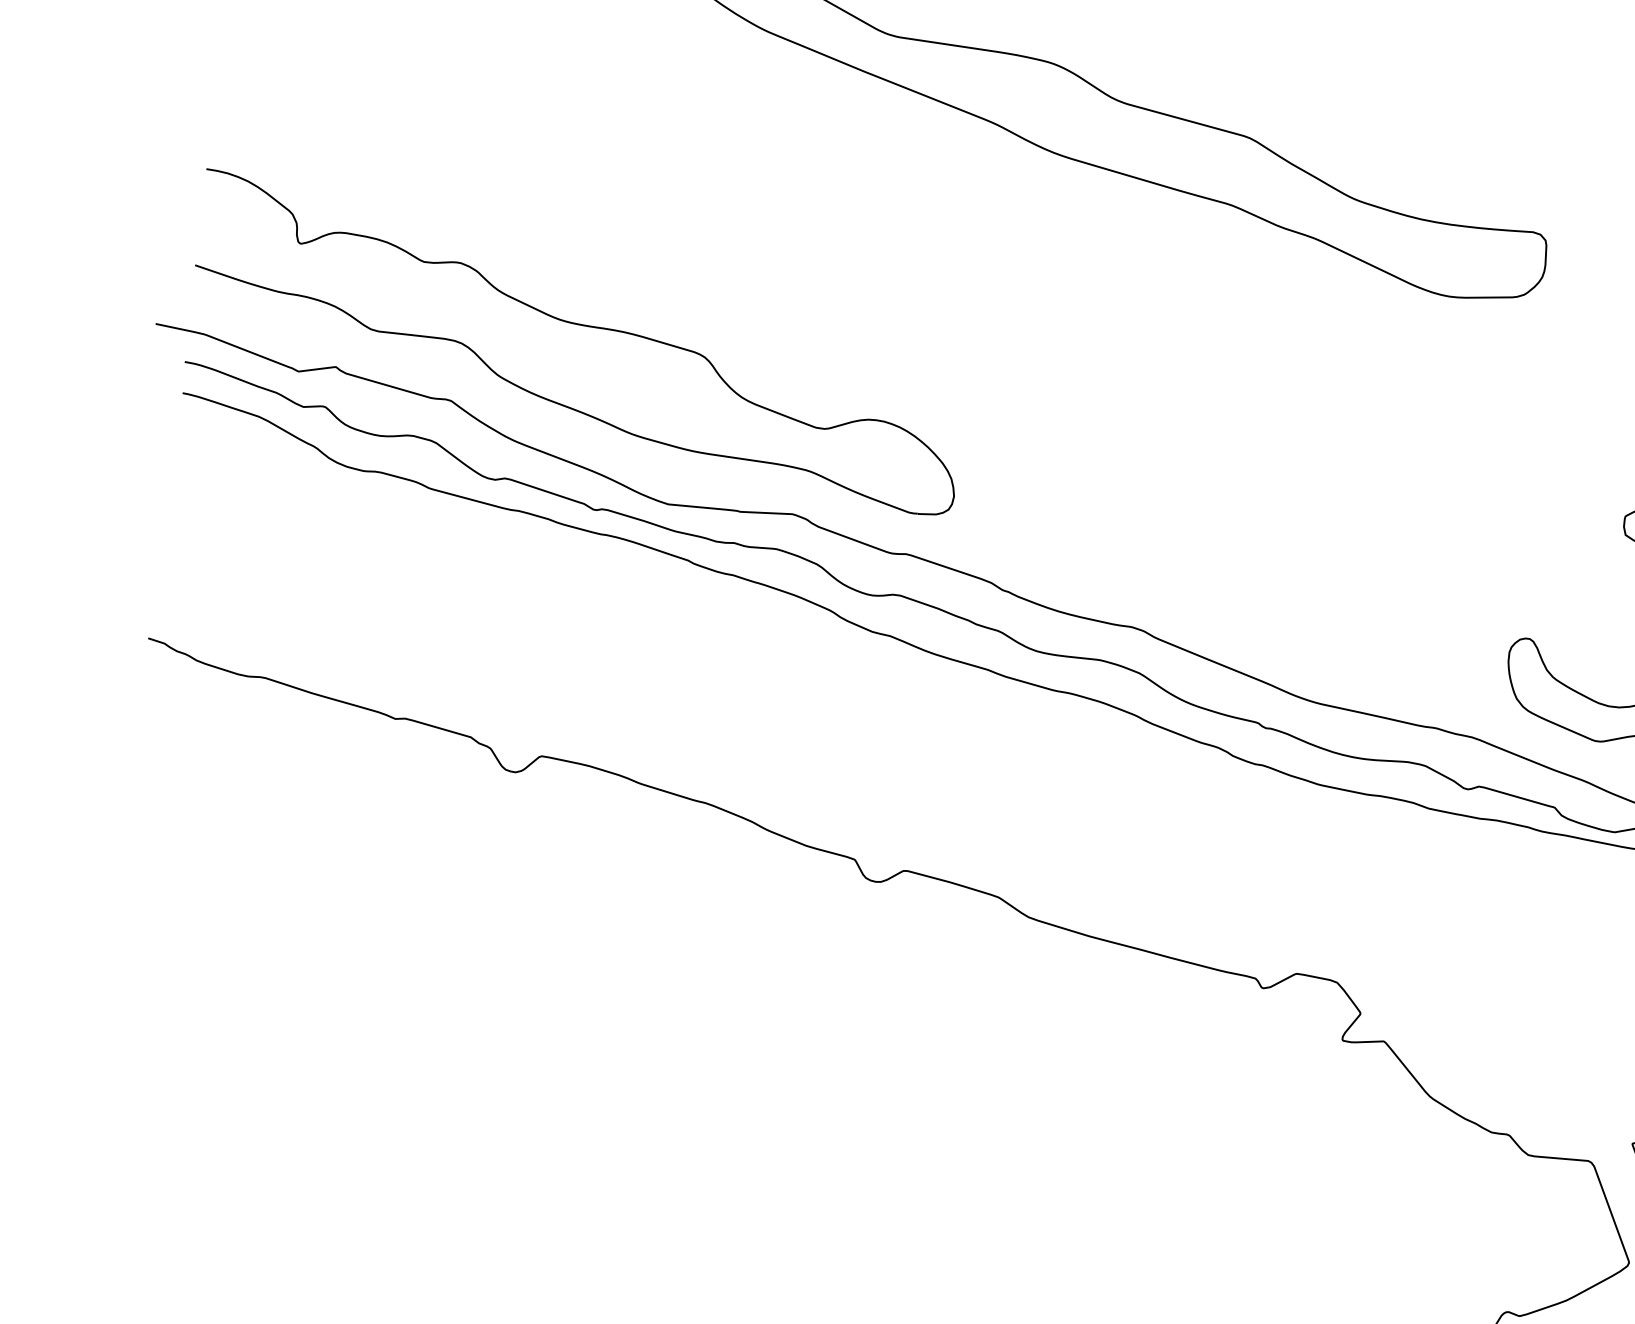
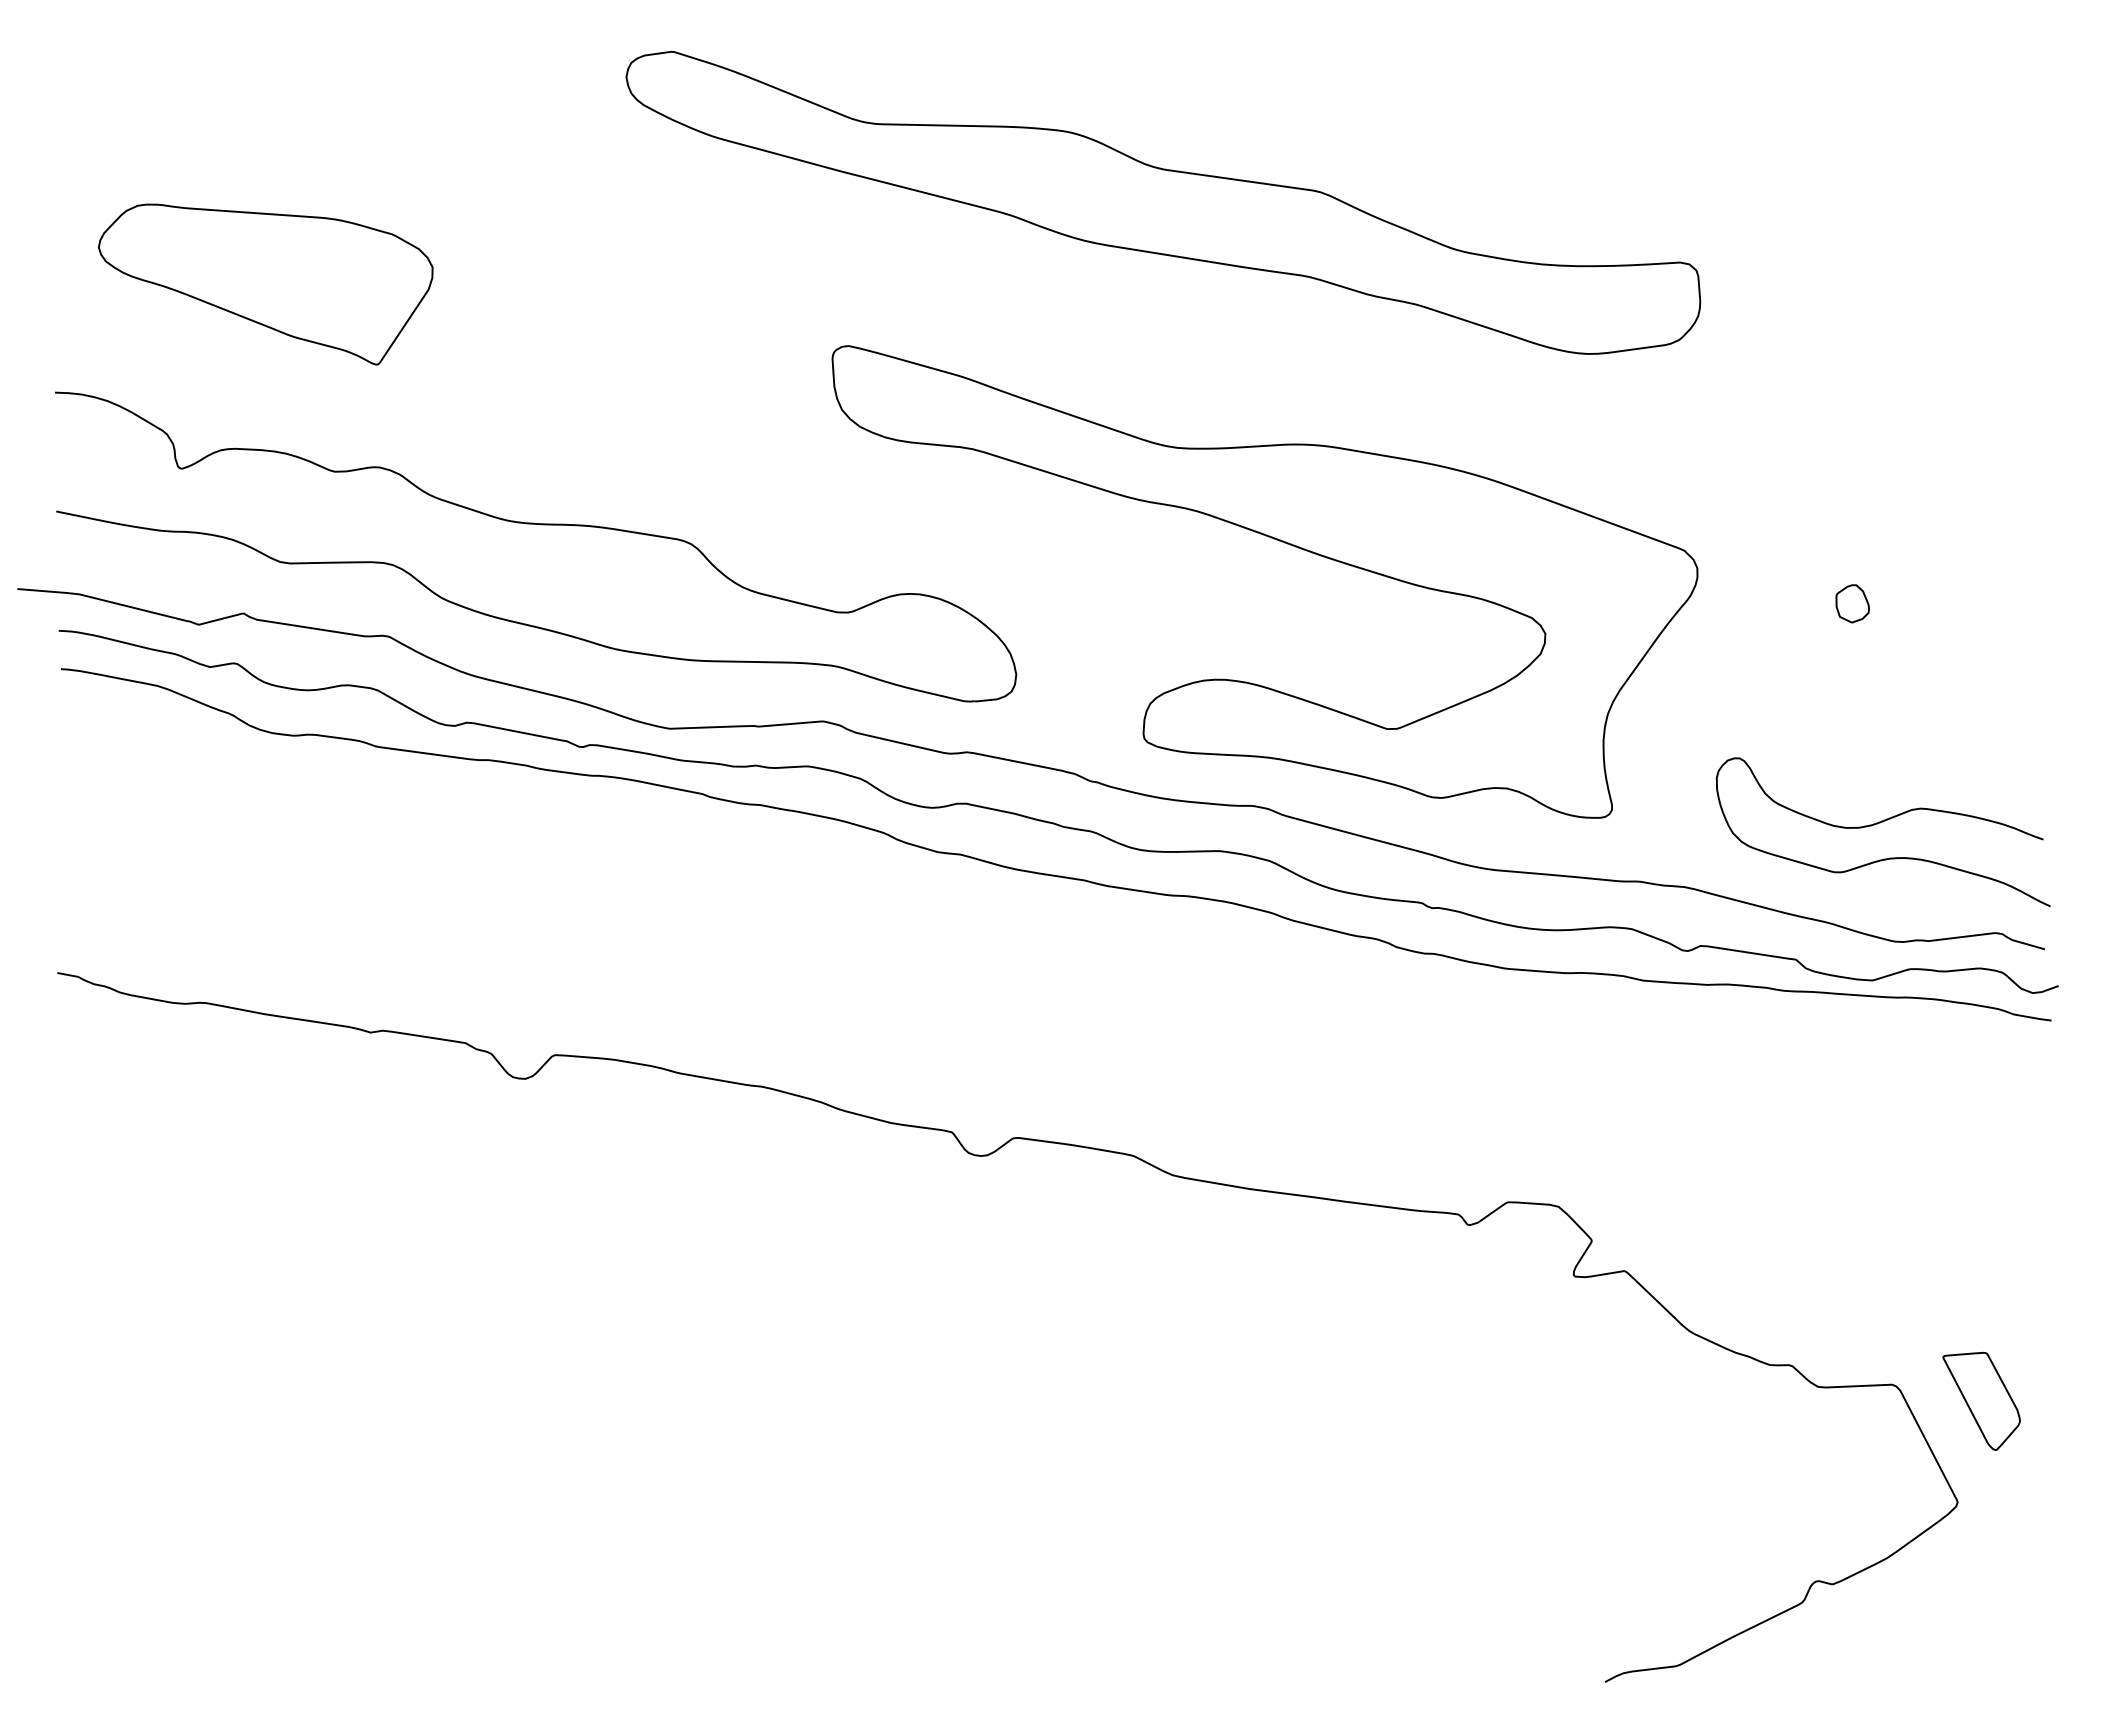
part: (387, 103) -> (265, 284), added
part: (1178, 415) -> (1276, 540), added

